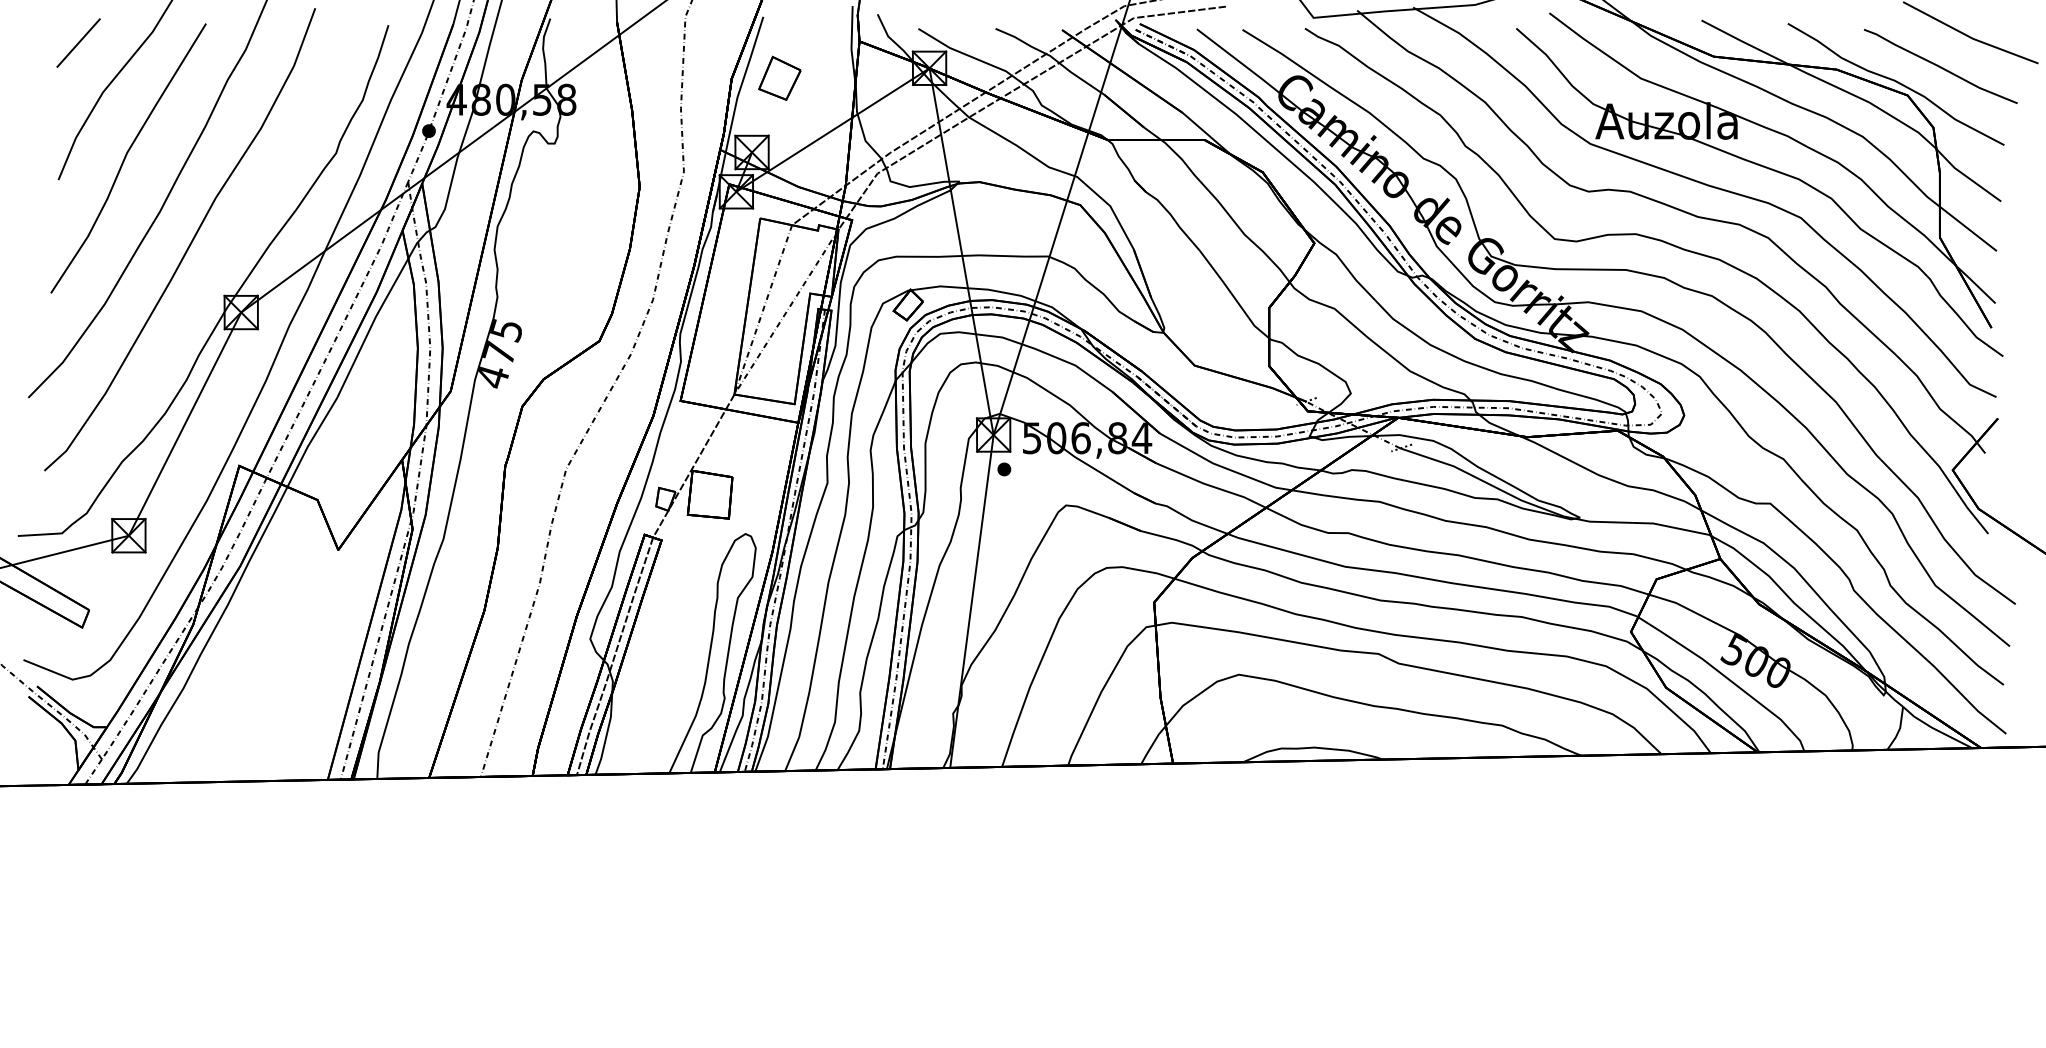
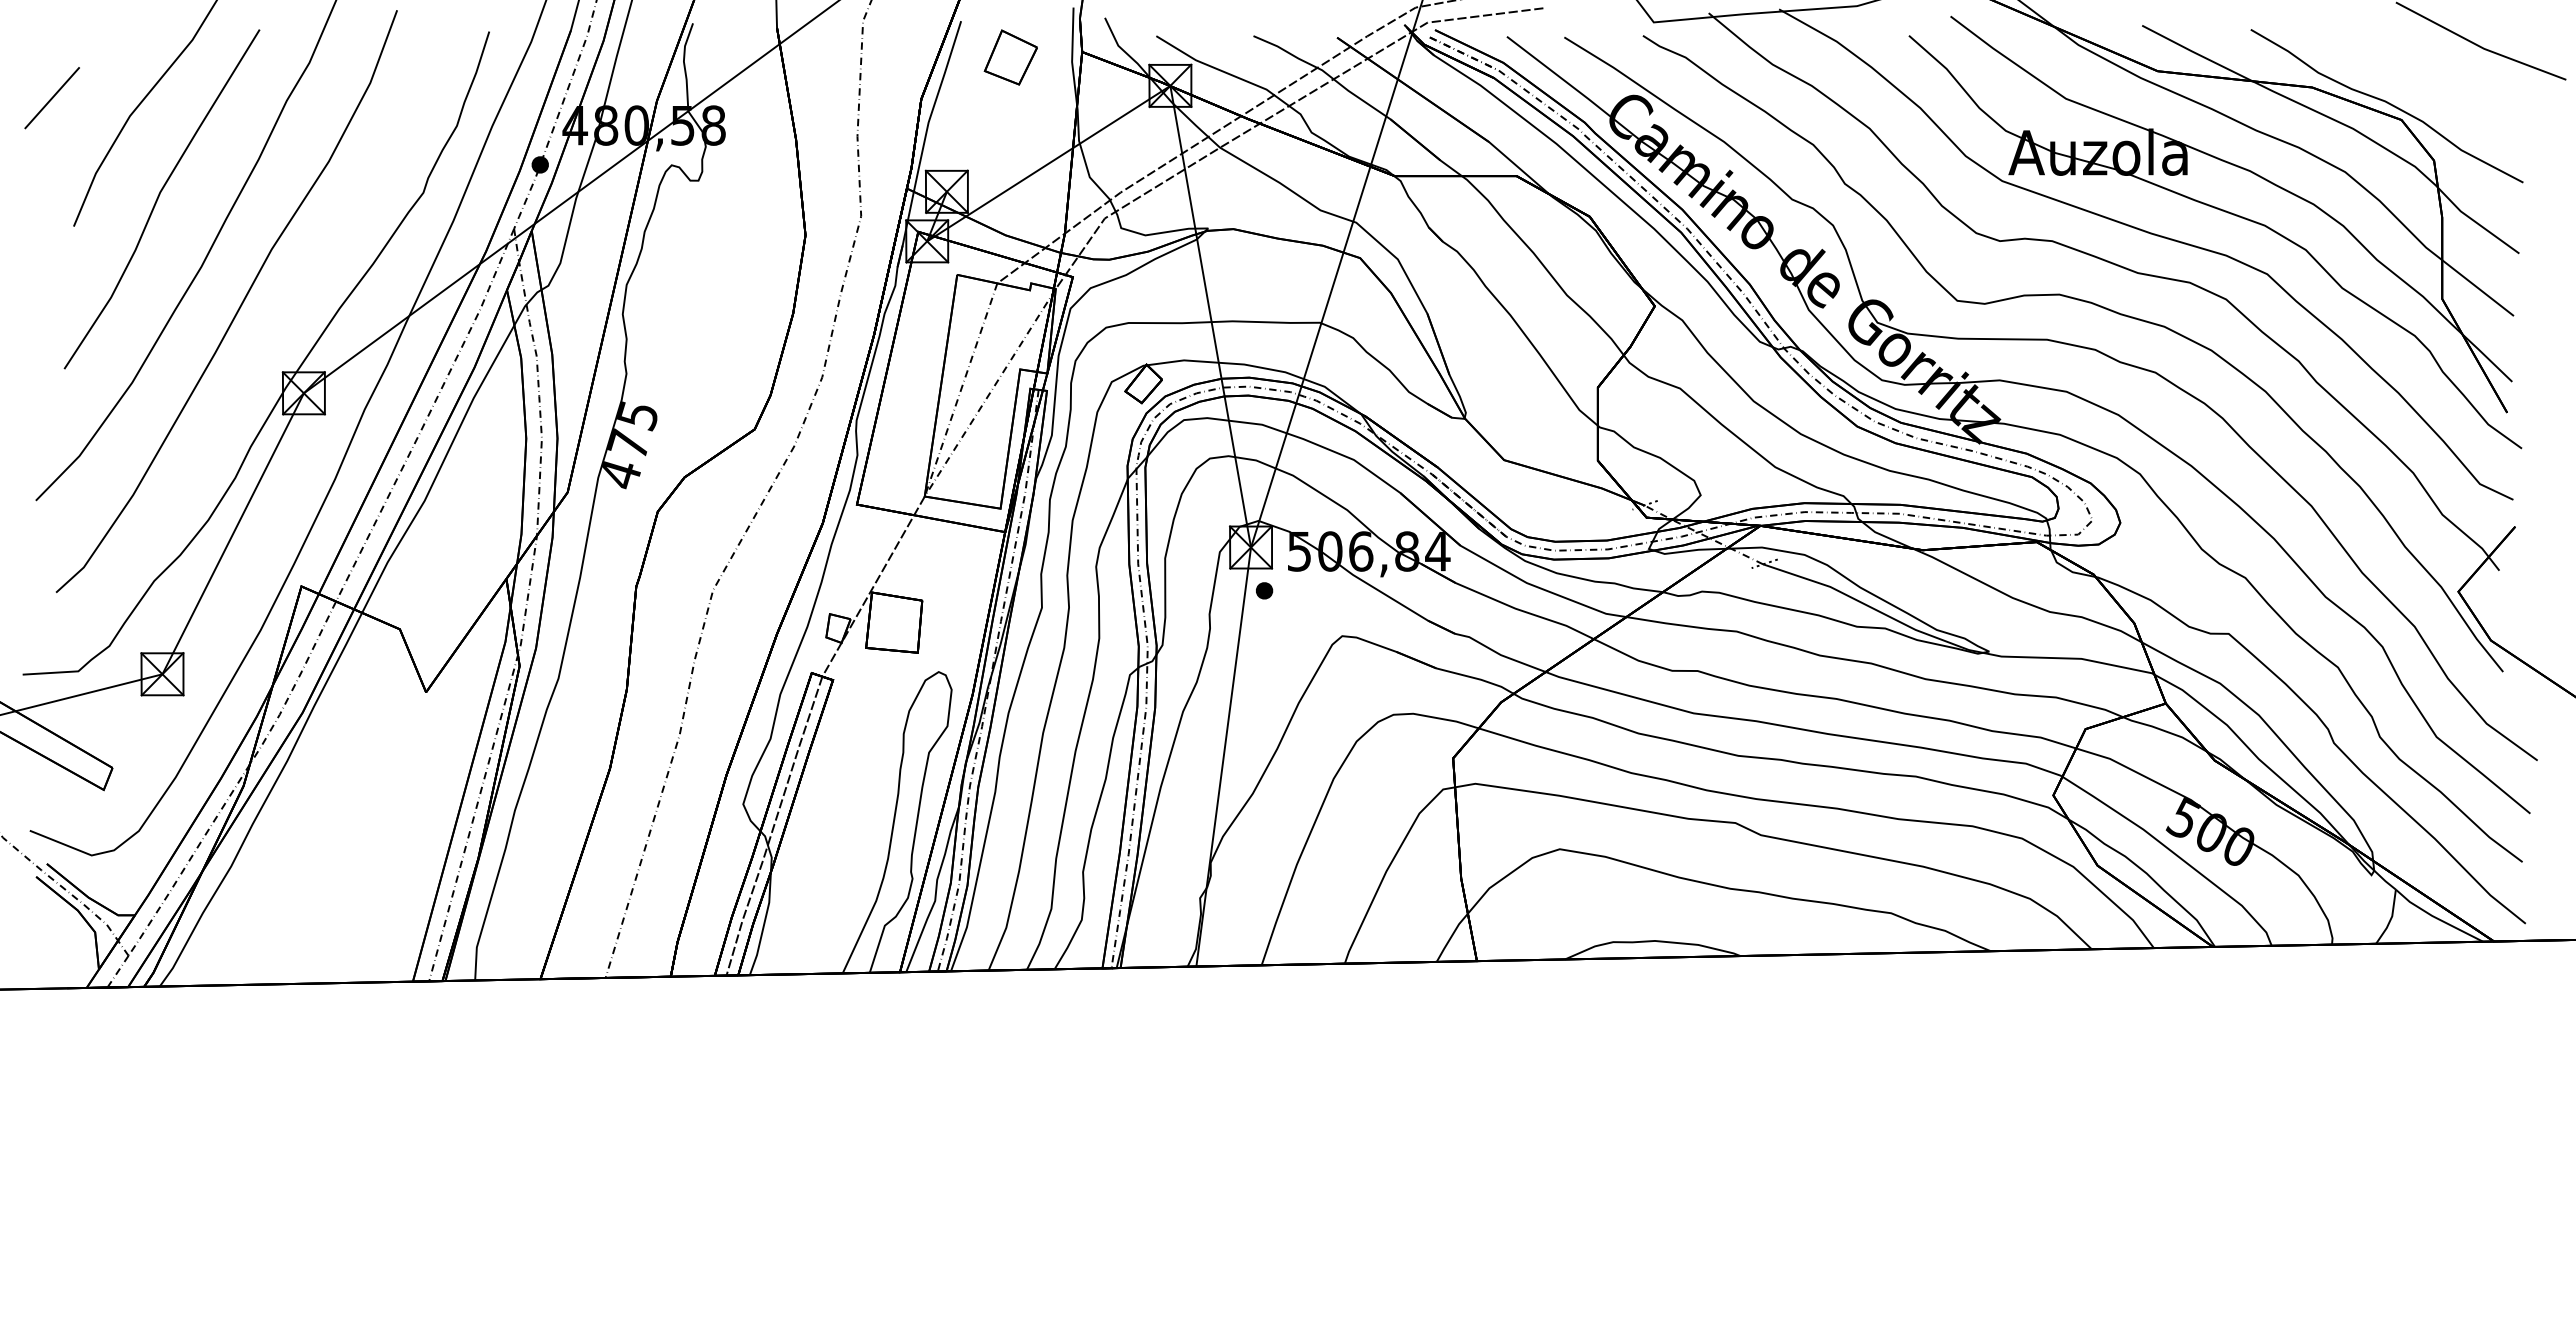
line: (78, 43) -> (51, 98), moved
curve: (1940, 66) -> (2443, 83), removed
part: (779, 78) -> (1010, 57), moved

